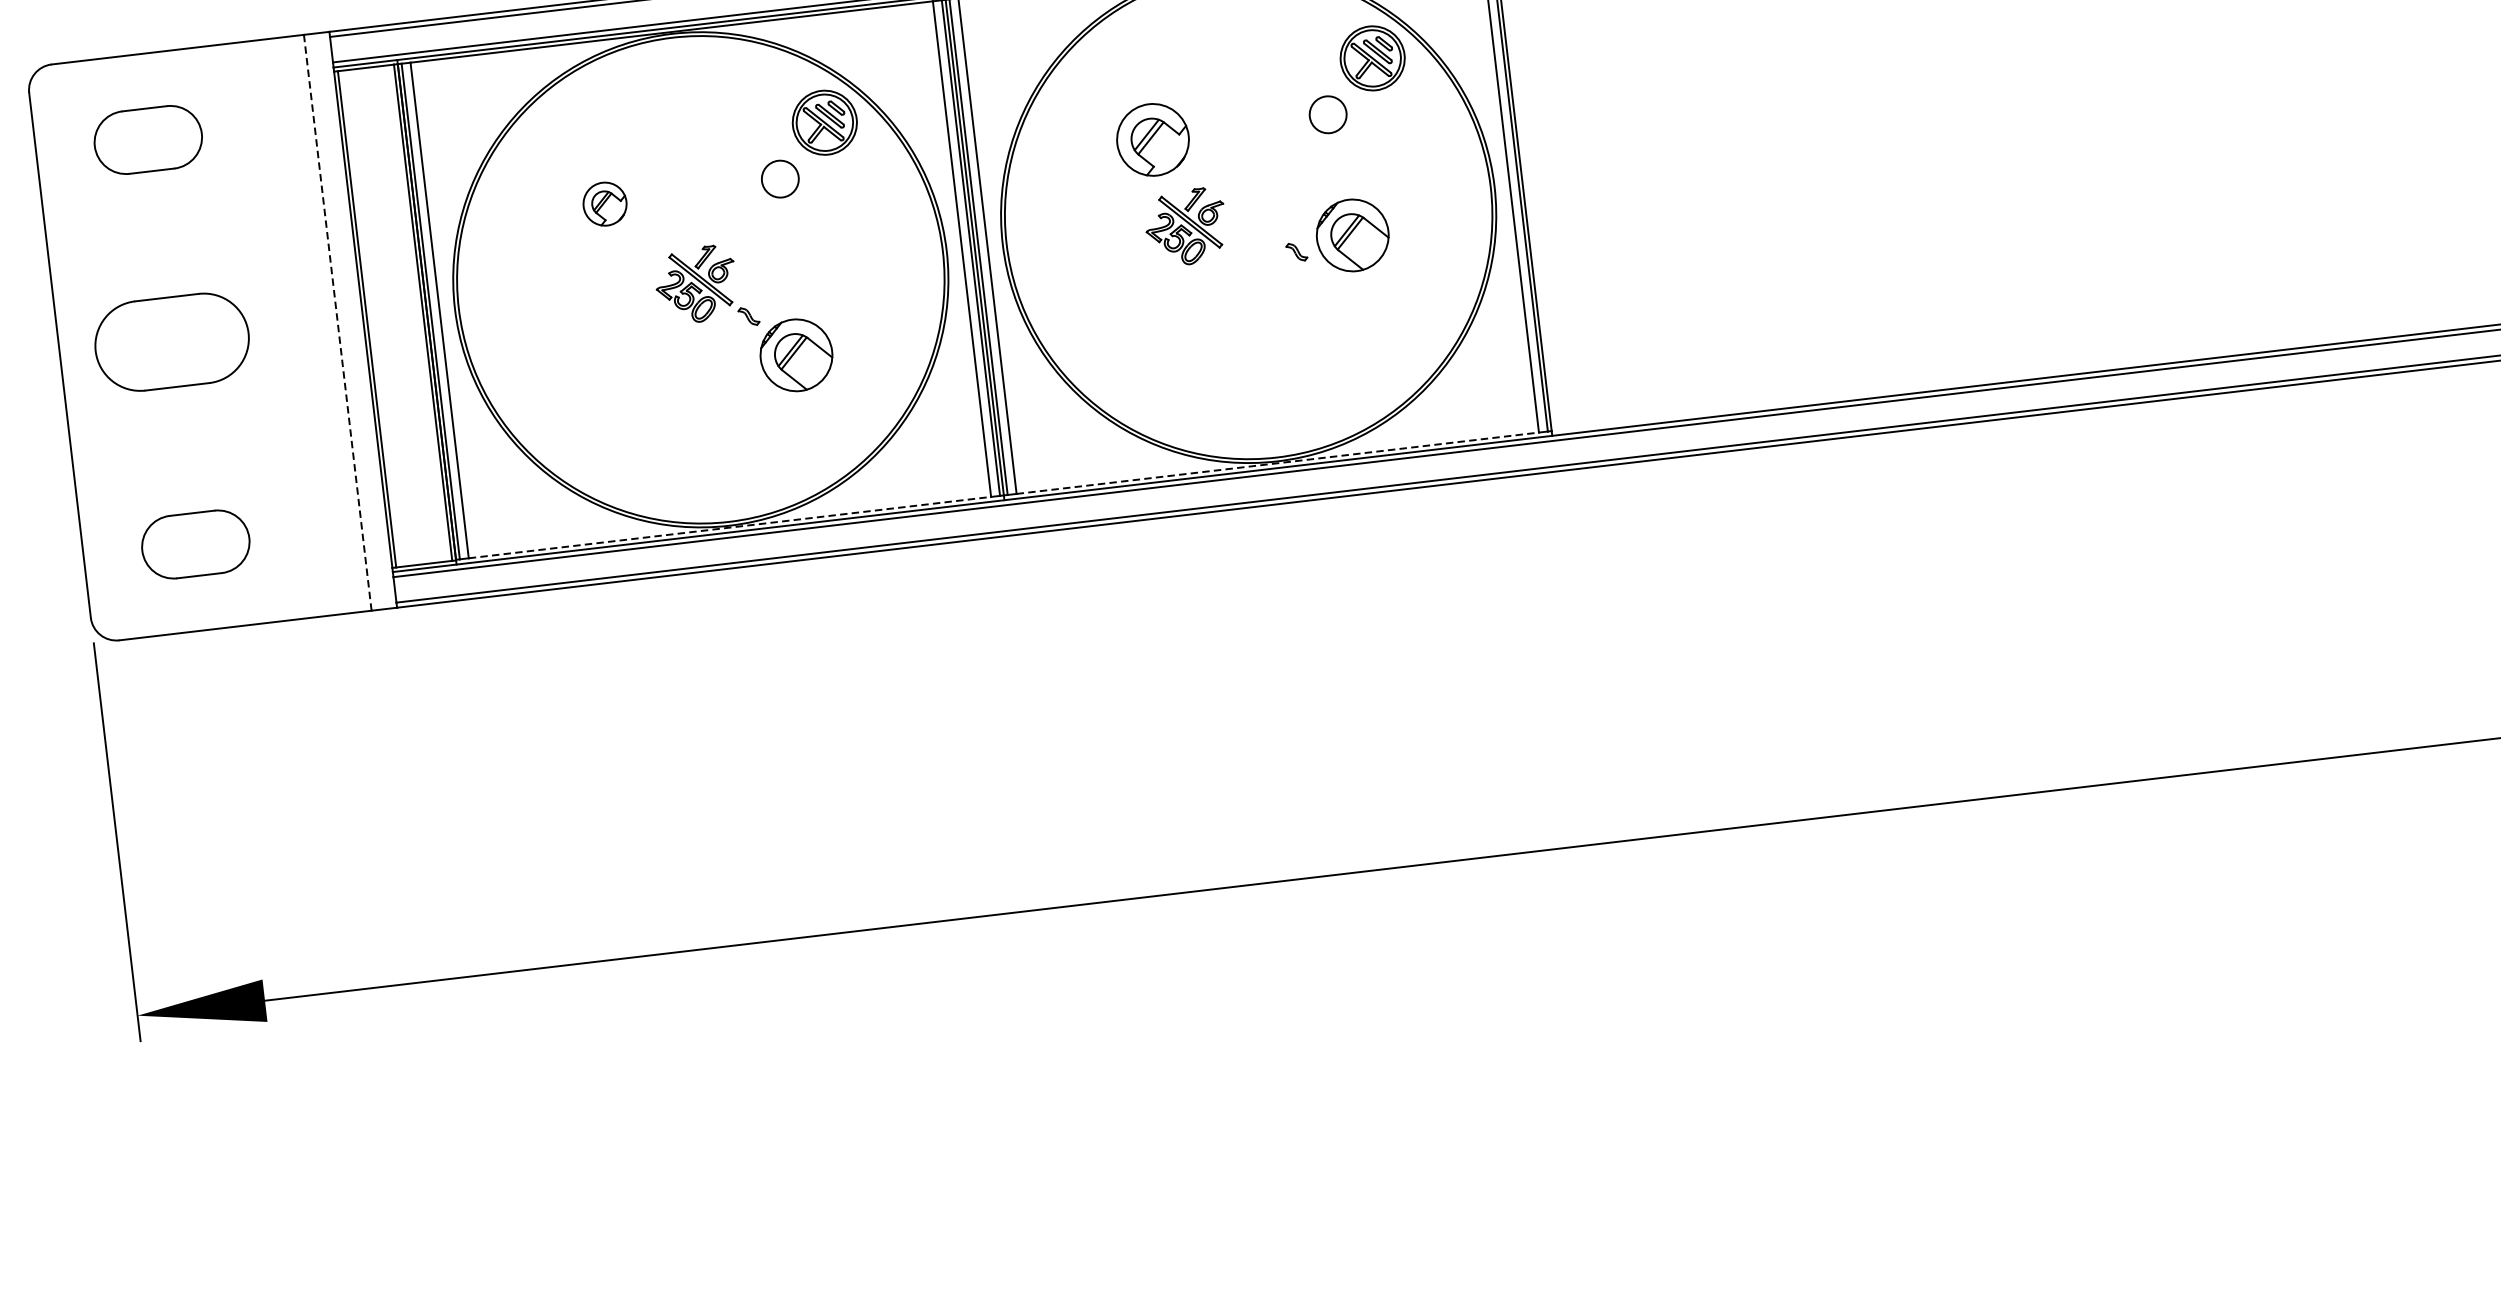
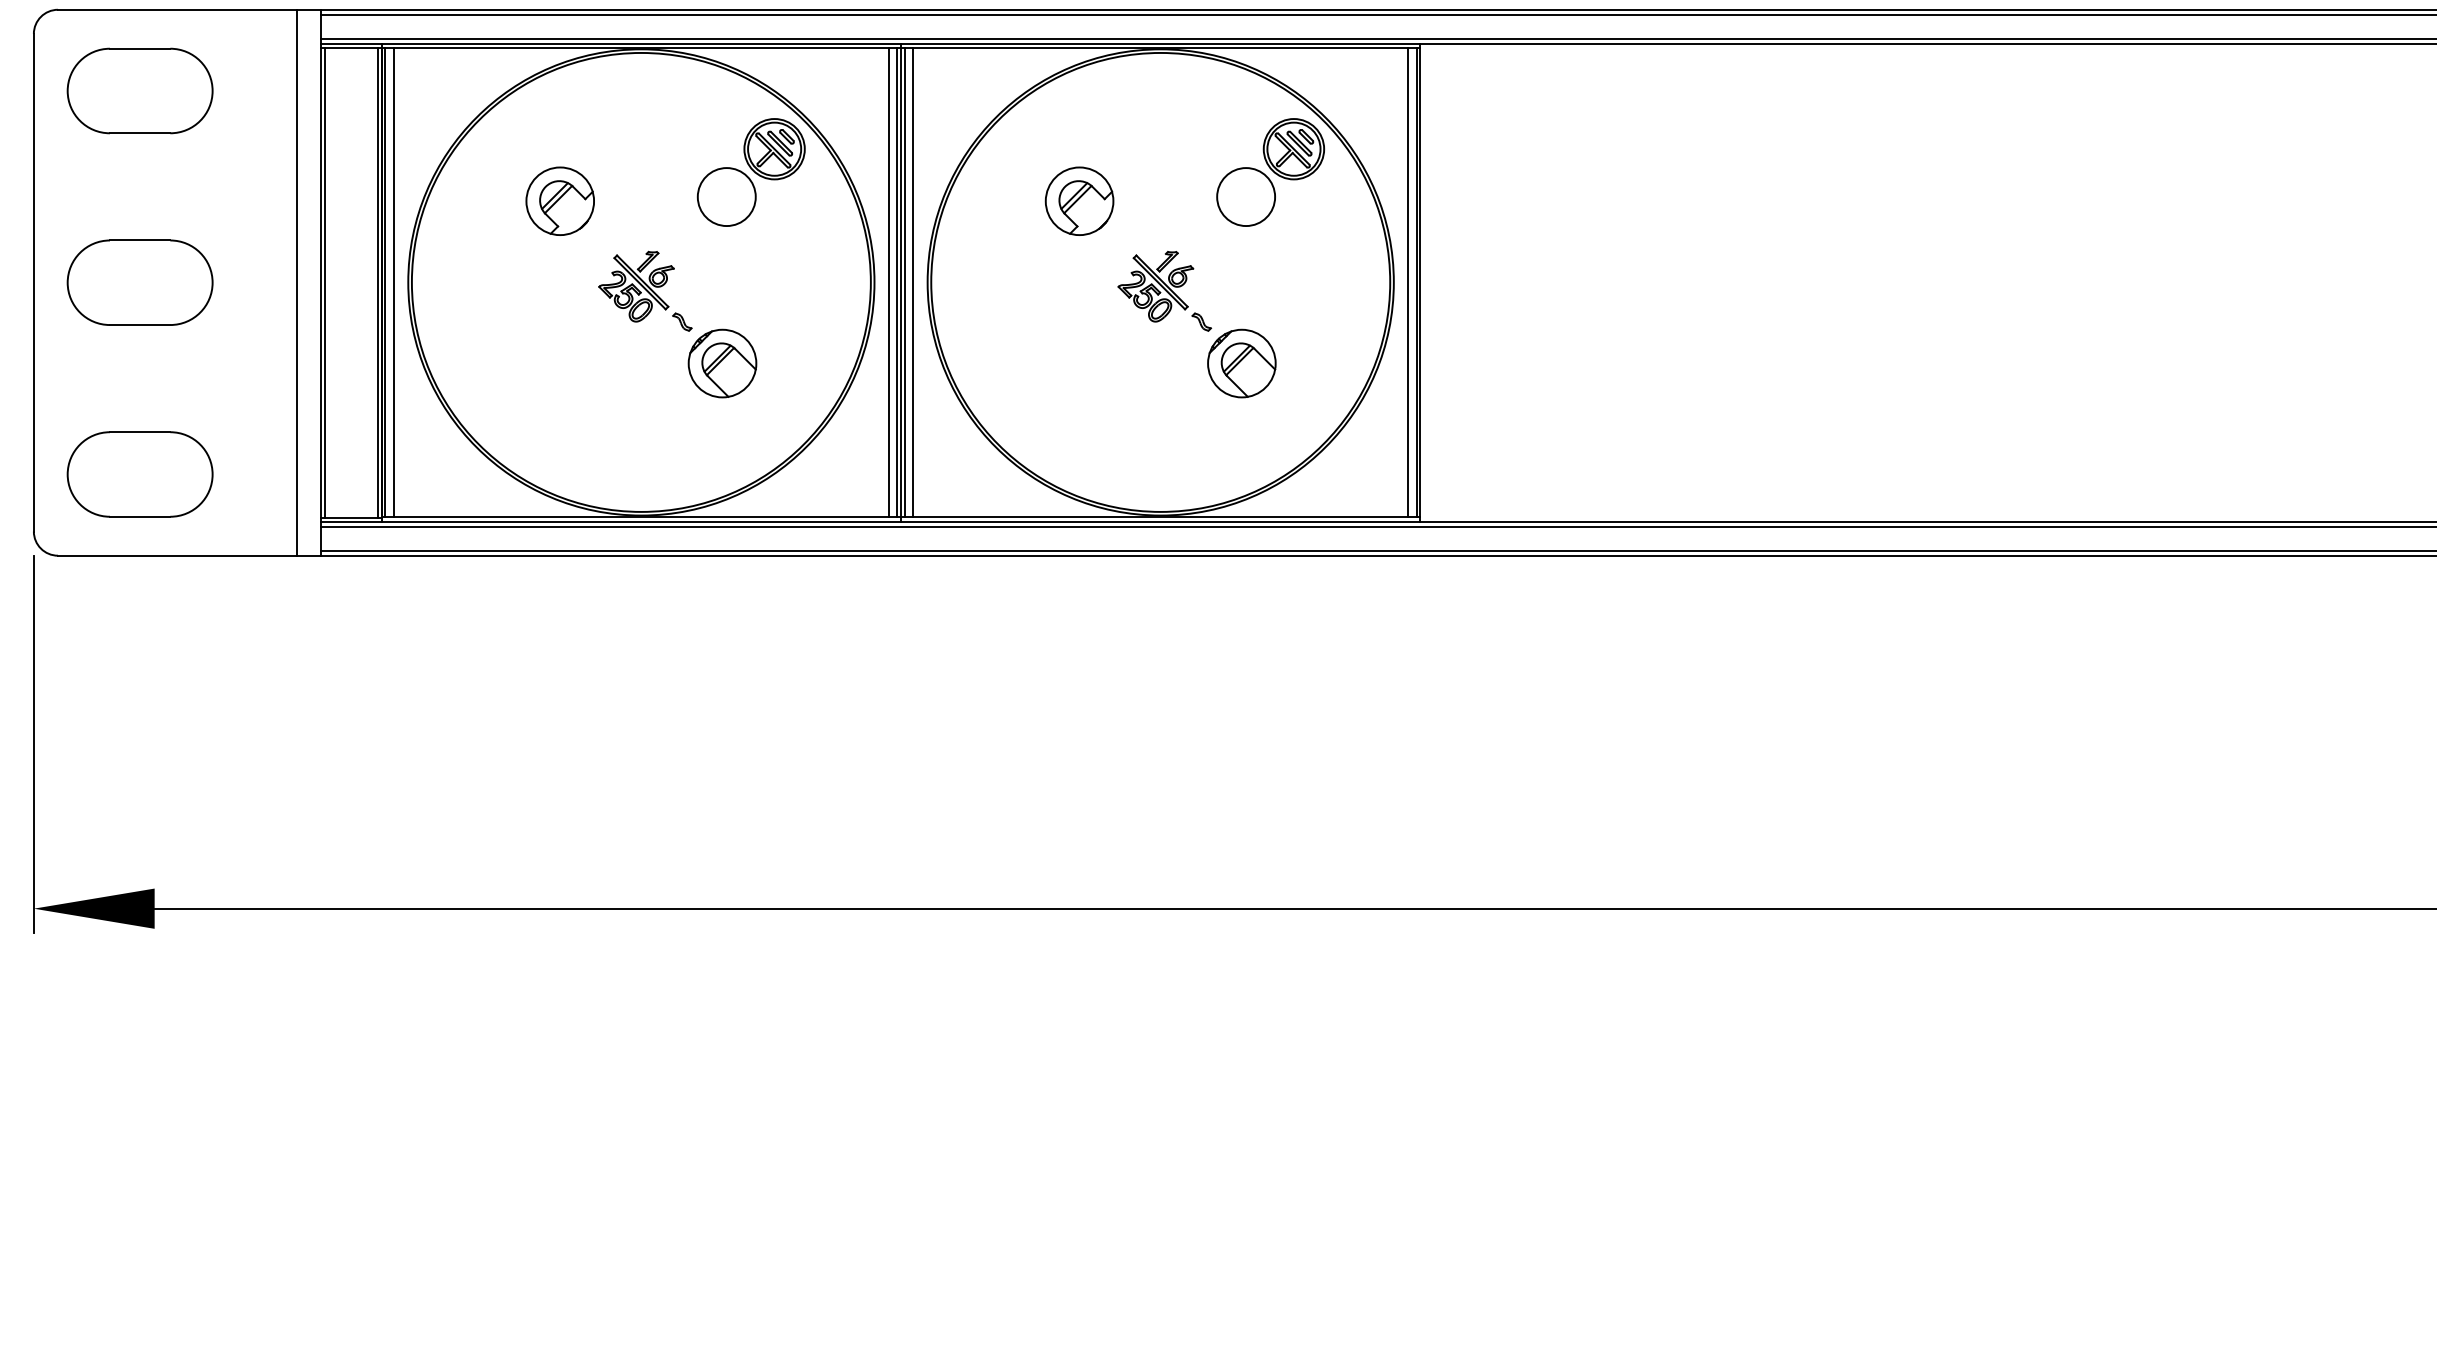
circle: (1328, 115) -> (1246, 197), size x1.67
part: (147, 139) -> (139, 90), size x1.43
circle: (780, 179) -> (726, 197), size x1.67
part: (604, 203) -> (559, 200), size x1.67
part: (1185, 227) -> (1155, 286), moved
part: (1352, 235) -> (1241, 363), moved
line: (338, 322) -> (297, 282), dashed -> solid
line: (1277, 463) -> (1160, 517), dashed -> solid
line: (730, 527) -> (641, 517), dashed -> solid
part: (195, 544) -> (139, 474), size x1.43

